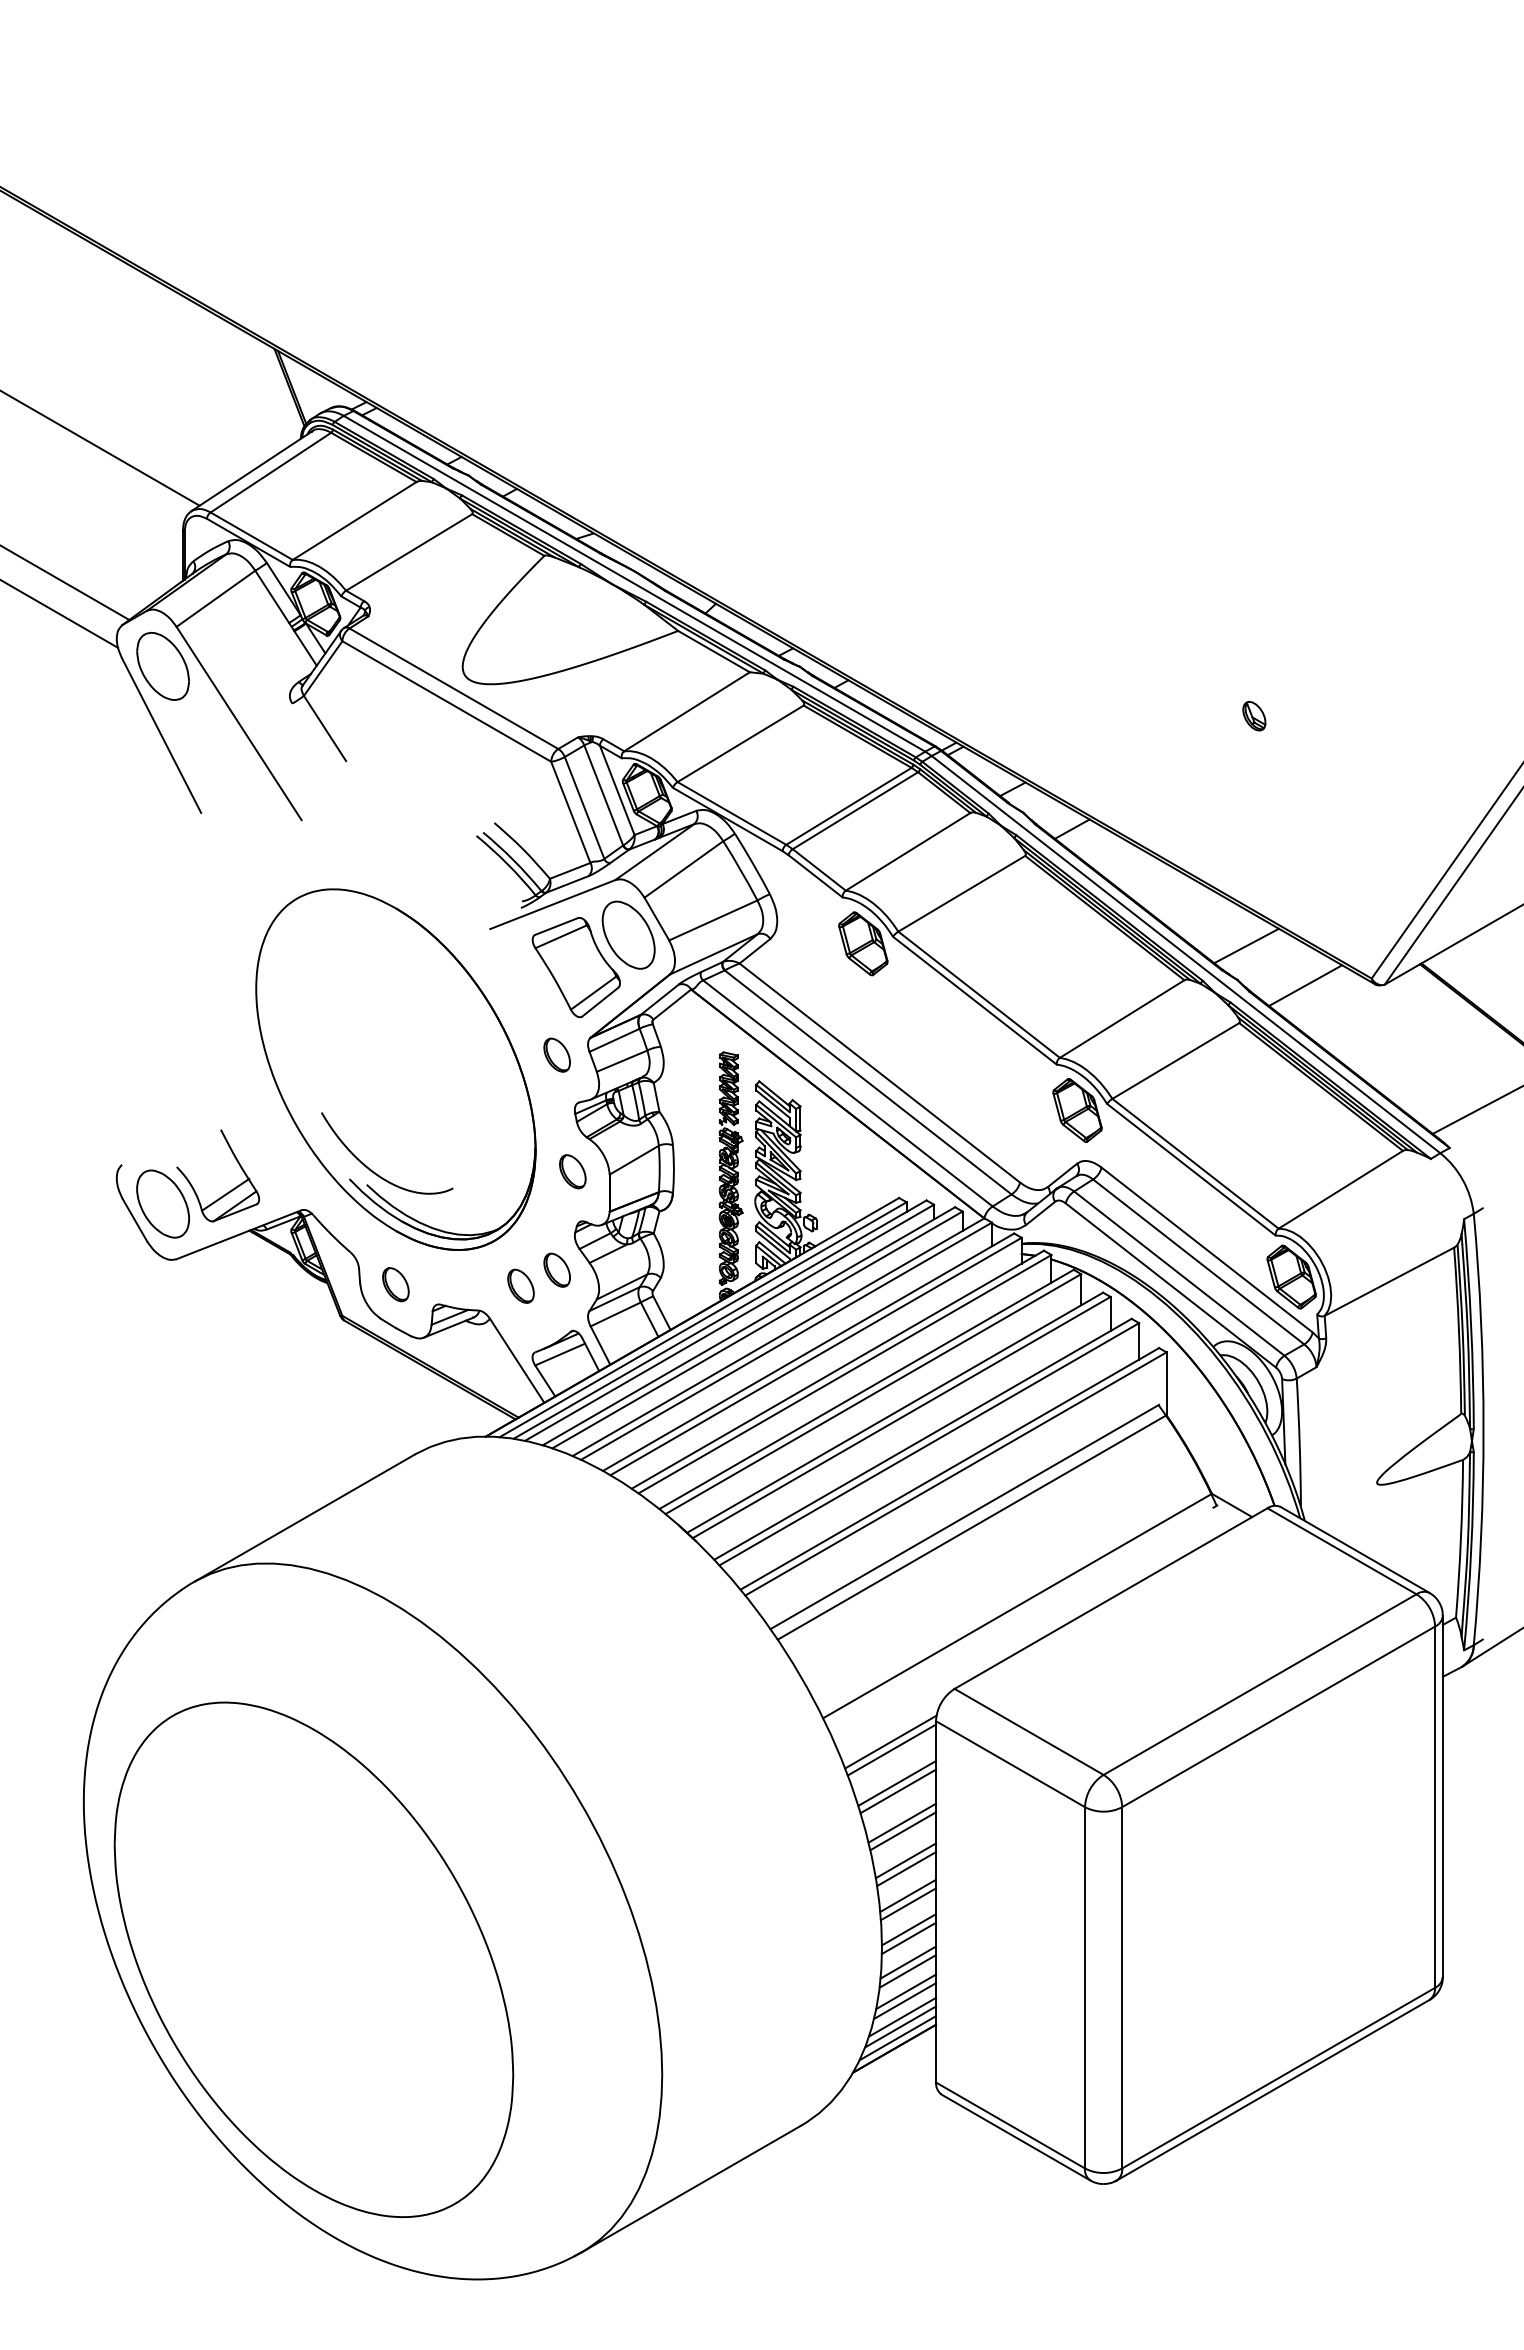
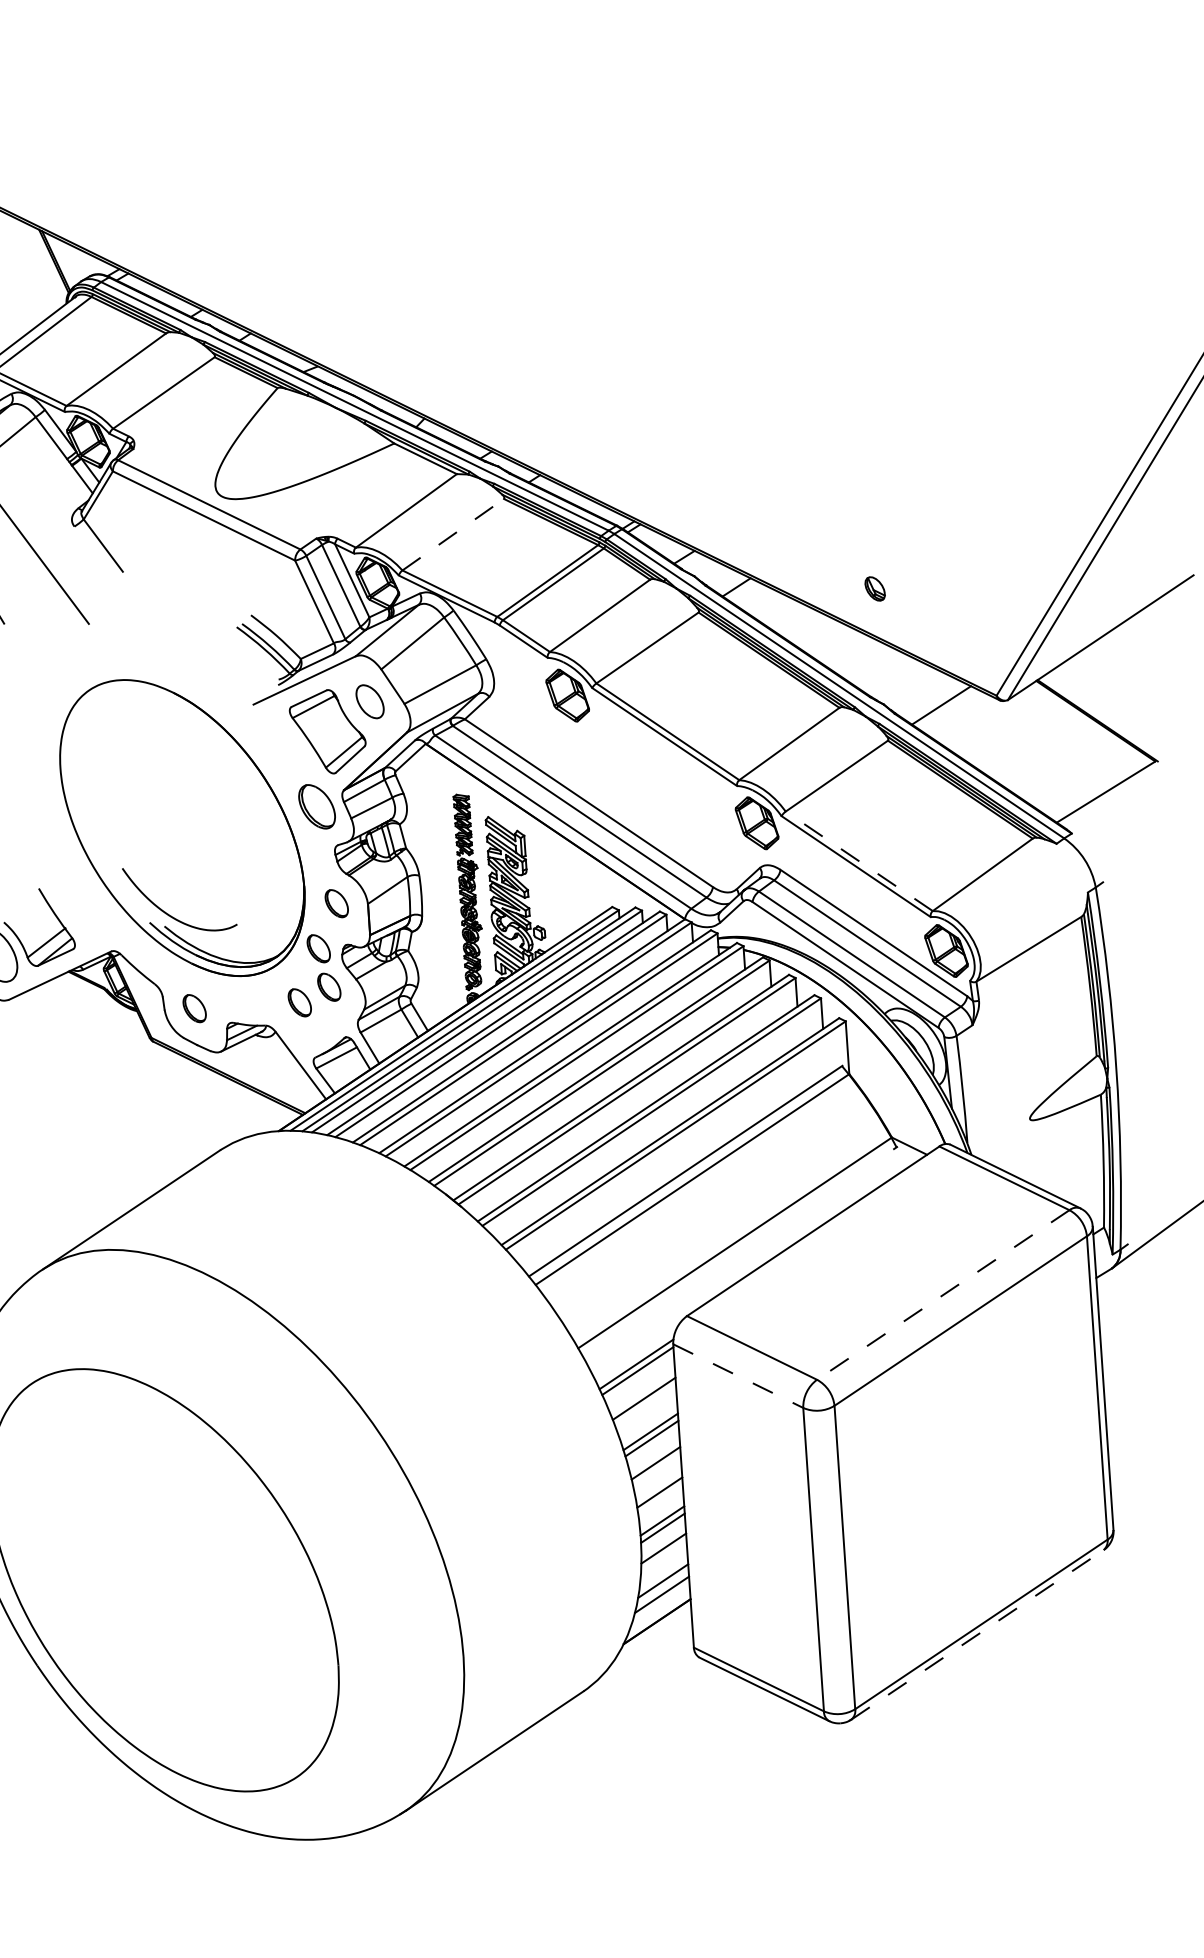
part: (1254, 716) -> (875, 589), moved
line: (740, 743) -> (453, 534), solid -> dashed
part: (628, 934) -> (369, 701), size x0.6
line: (1246, 945) -> (889, 675), removed
part: (556, 1054) -> (316, 806), size x1.6
line: (1195, 1163) -> (859, 861), solid -> dashed
part: (547, 1223) -> (318, 948), added
line: (1260, 1684) -> (943, 1294), solid -> dashed
line: (1010, 1764) -> (738, 1376), solid -> dashed
line: (897, 1791) -> (644, 1405), removed
line: (906, 1869) -> (656, 1470), removed
line: (907, 1904) -> (659, 1499), removed
line: (907, 1971) -> (663, 1556), removed
line: (905, 1991) -> (663, 1573), removed
line: (900, 2026) -> (660, 1602), removed
line: (897, 2038) -> (659, 1612), removed
line: (1273, 2090) -> (977, 1635), solid -> dashed

